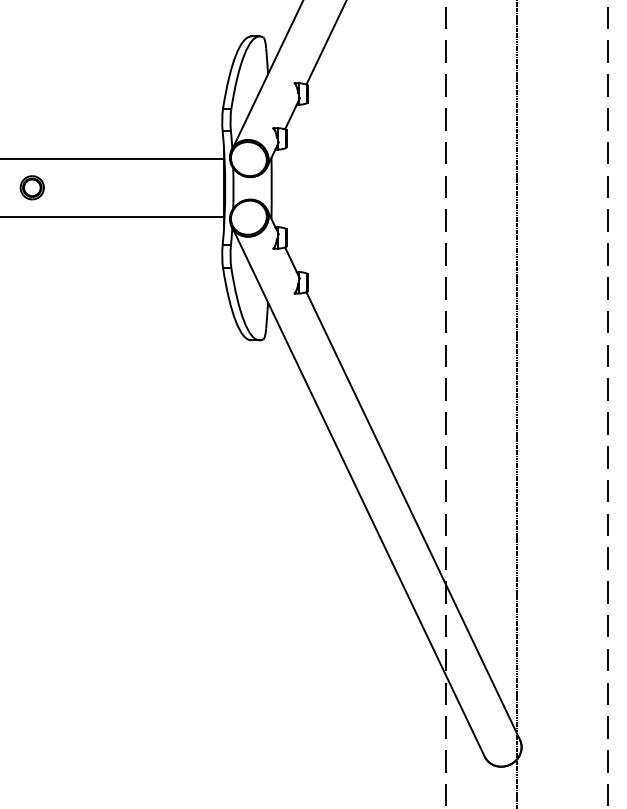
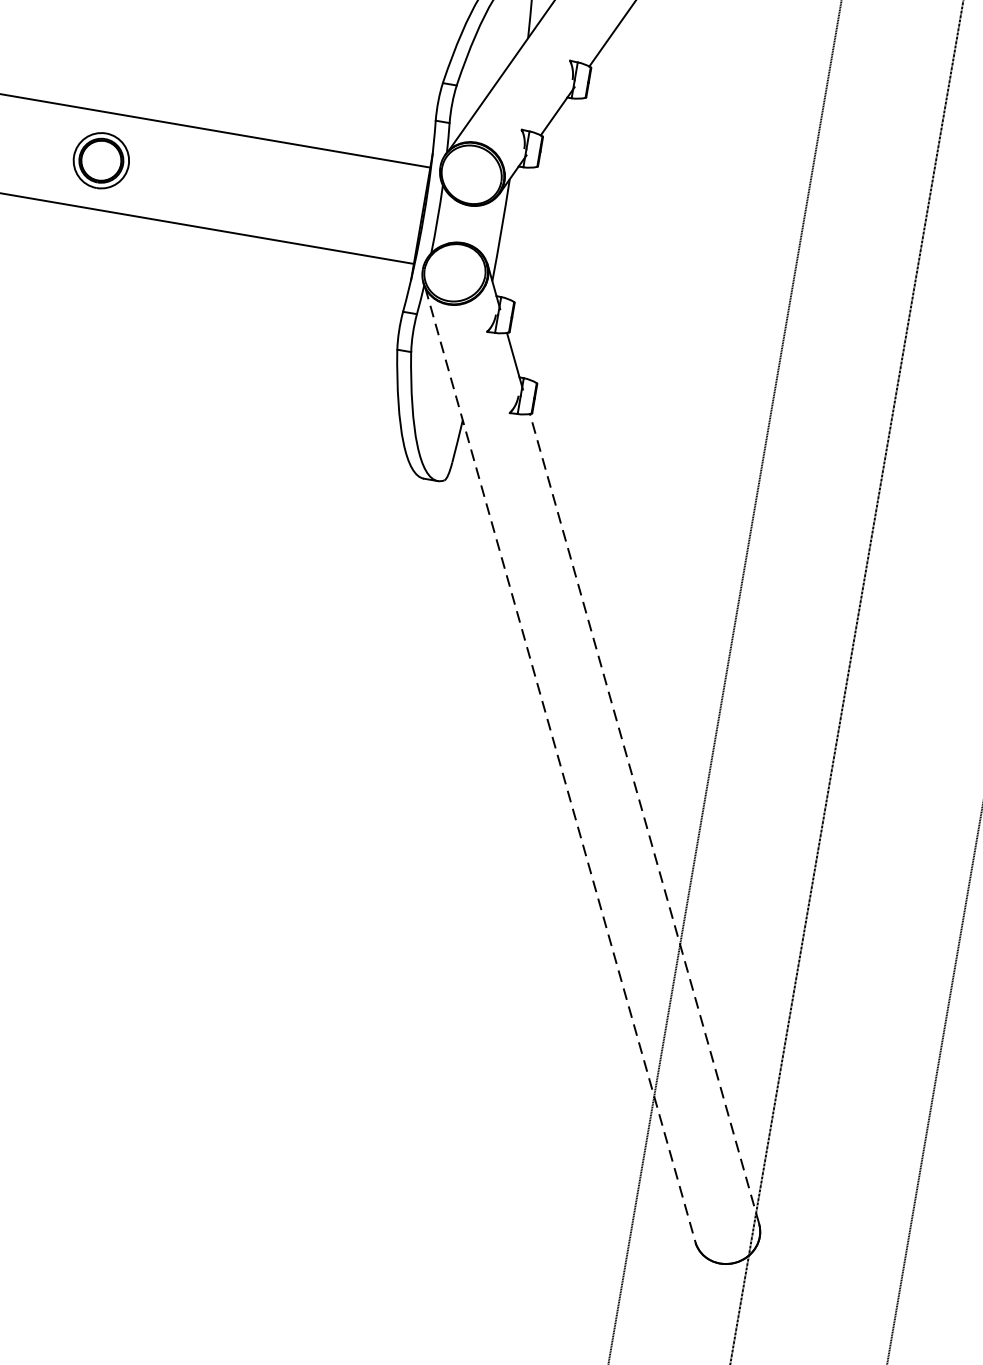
part: (31, 187) -> (99, 160), size x1.4
line: (359, 493) -> (561, 765), solid -> dashed
line: (413, 515) -> (645, 818), solid -> dashed

